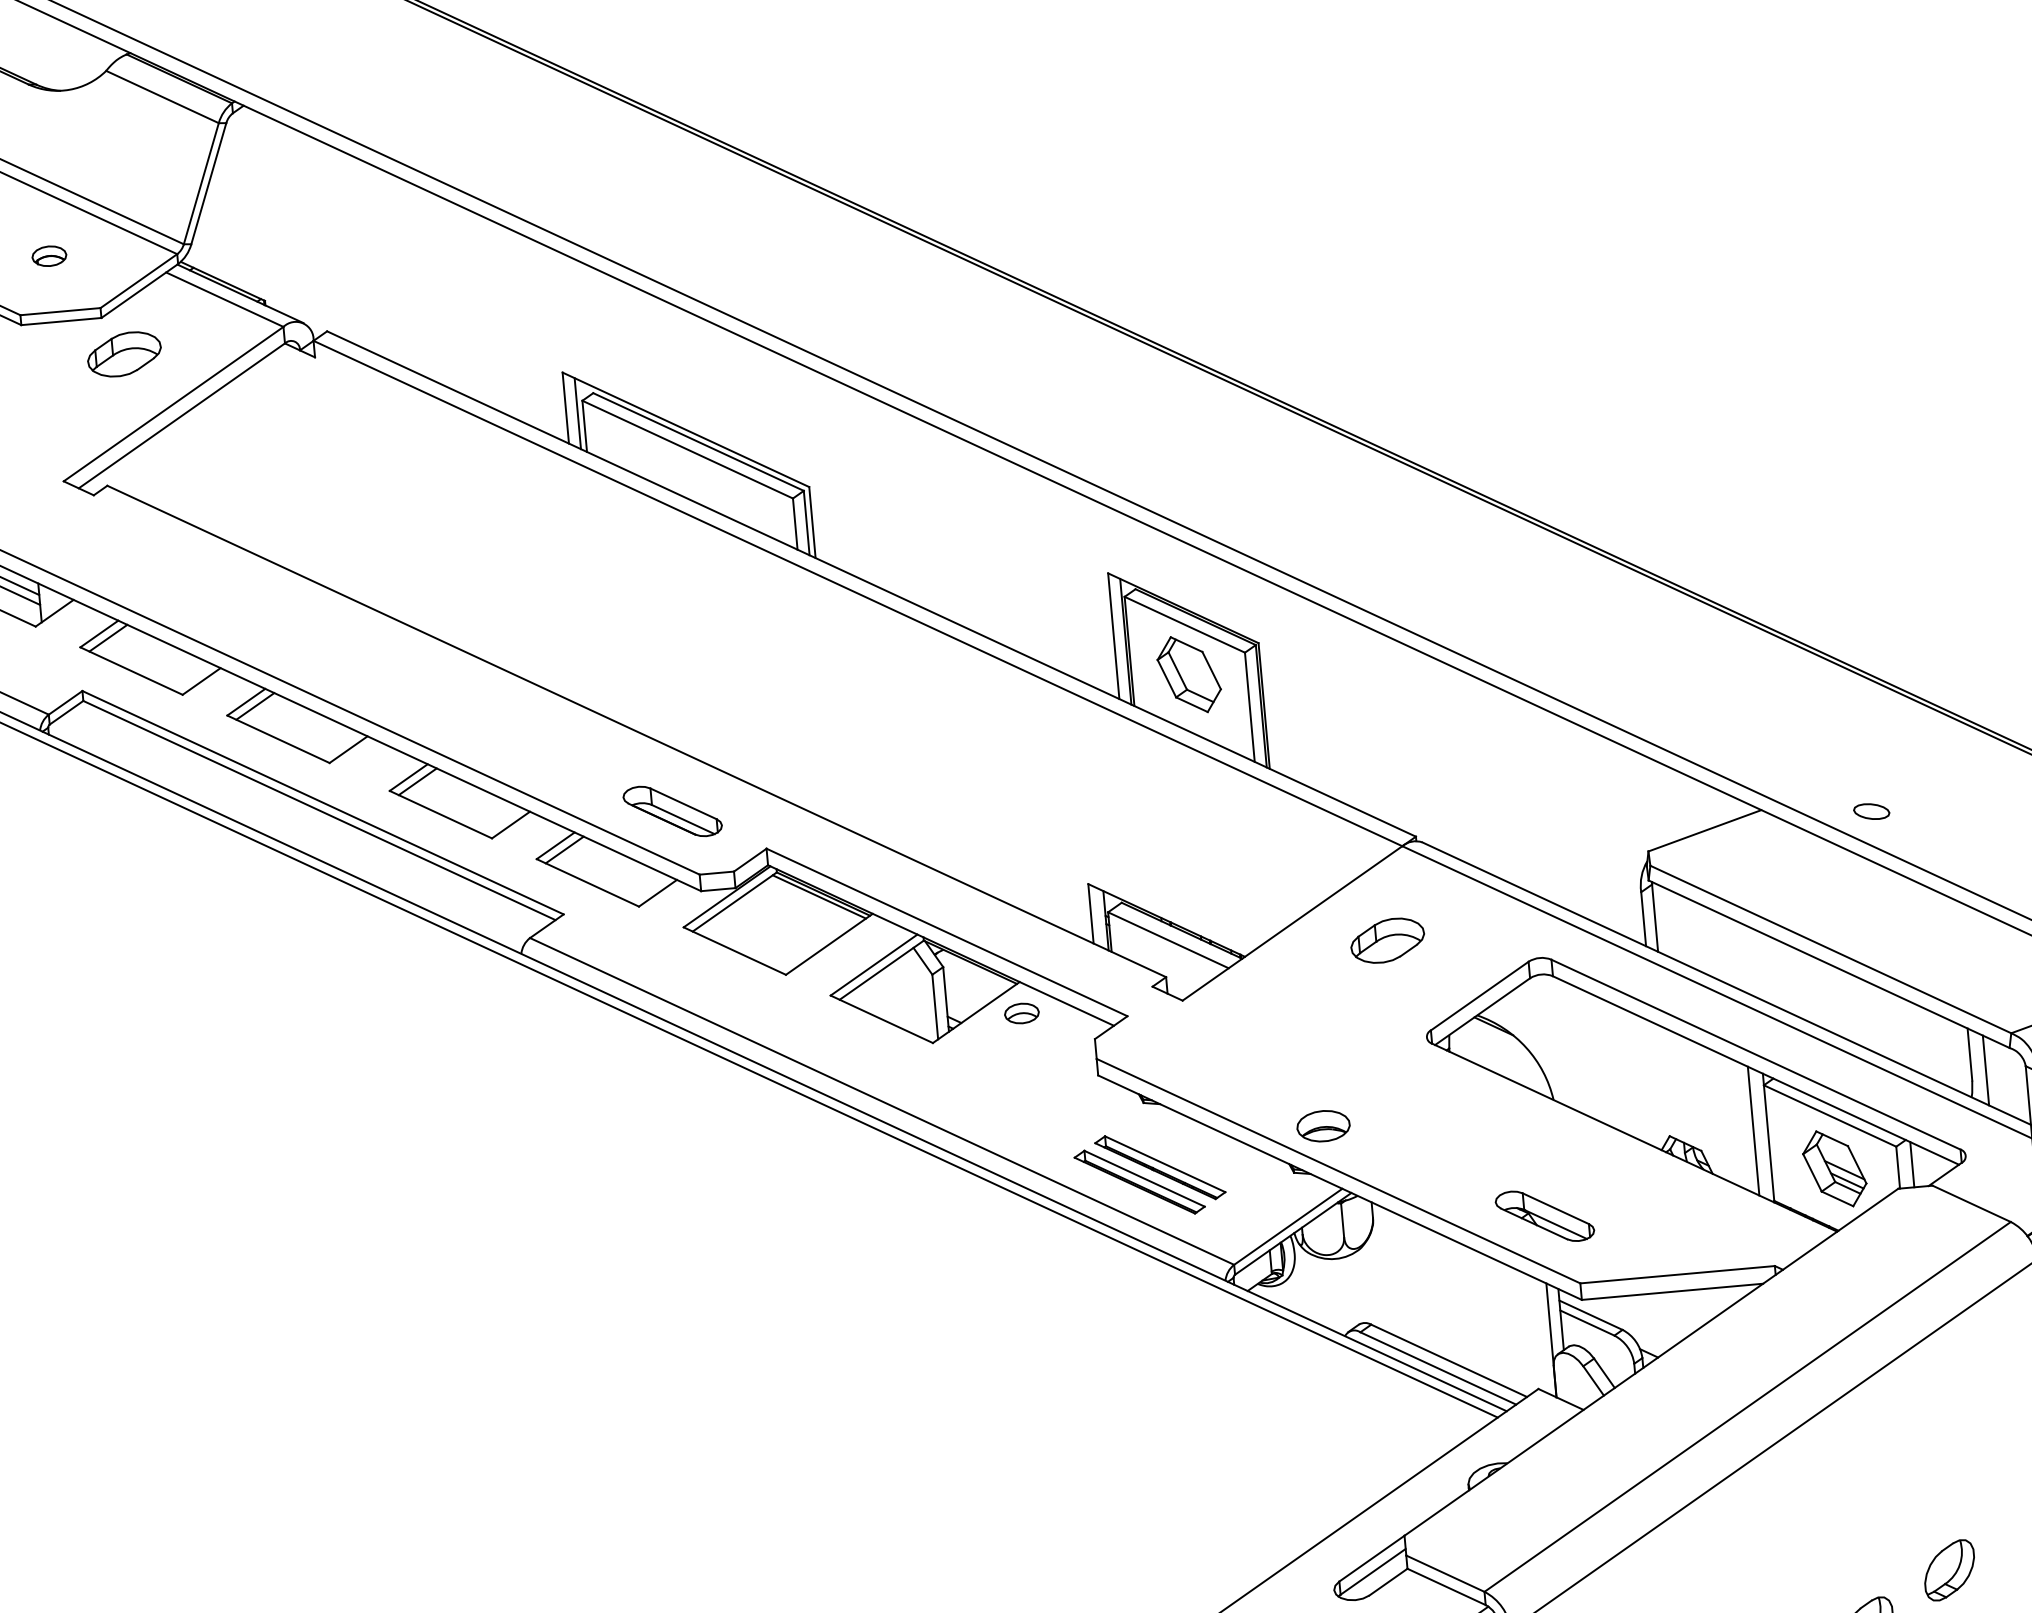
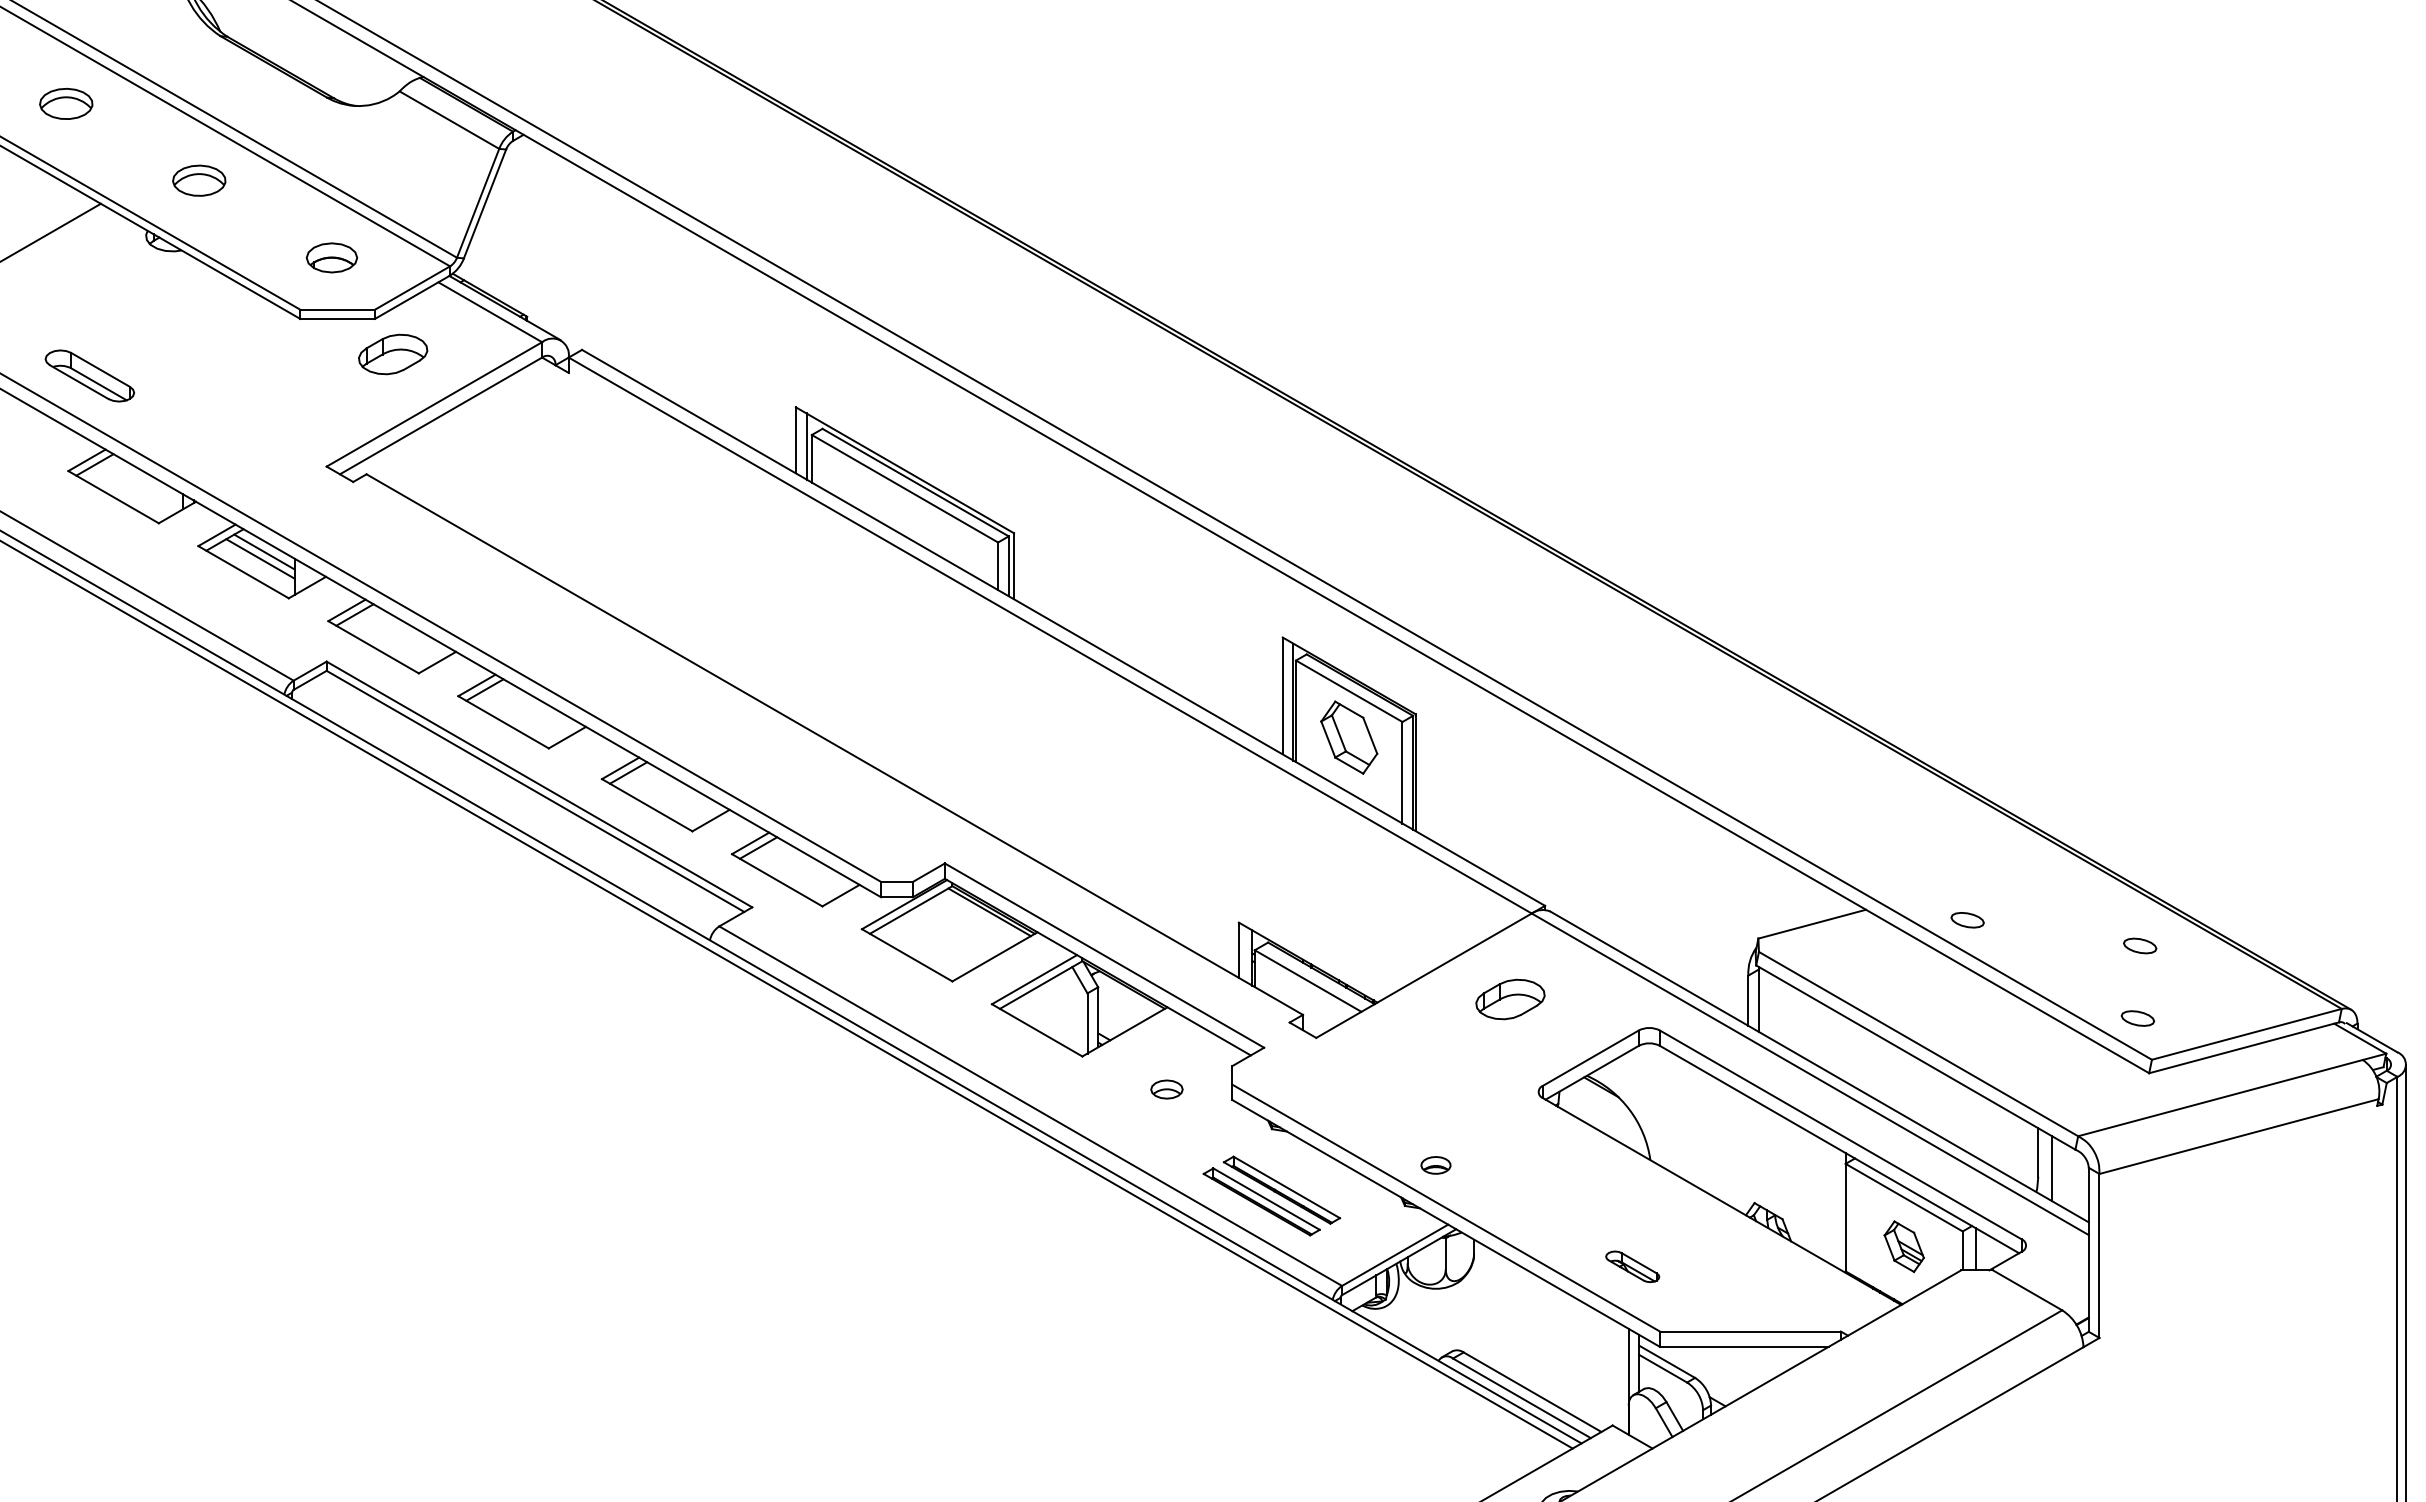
part: (48, 256) -> (331, 257), size x1.6
part: (672, 810) -> (861, 820), removed
part: (1021, 1013) -> (1166, 1089), moved
part: (1323, 1126) -> (1435, 1165), size x0.6
line: (1753, 1131) -> (1832, 1205), removed
part: (1835, 1168) -> (1904, 1246), size x0.7
part: (1544, 1216) -> (1632, 1266), size x0.6

